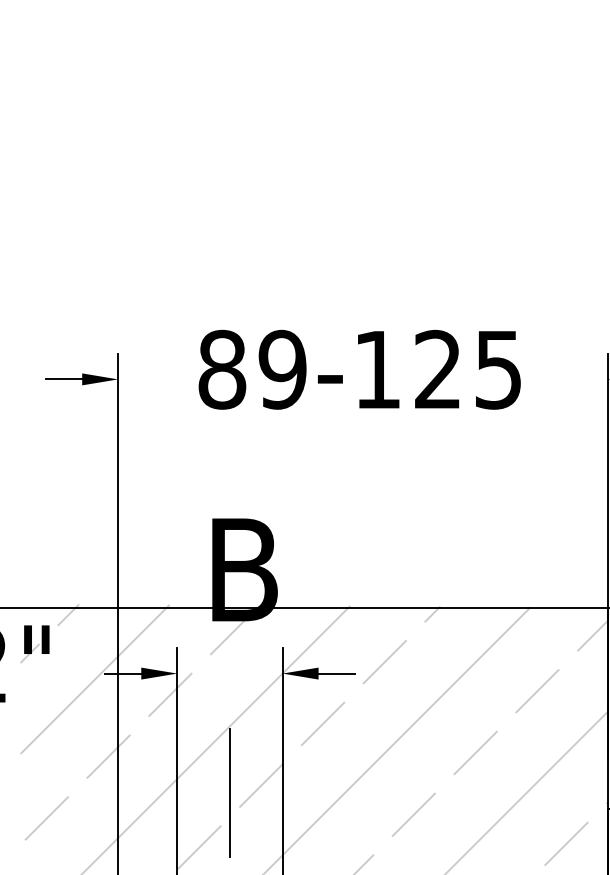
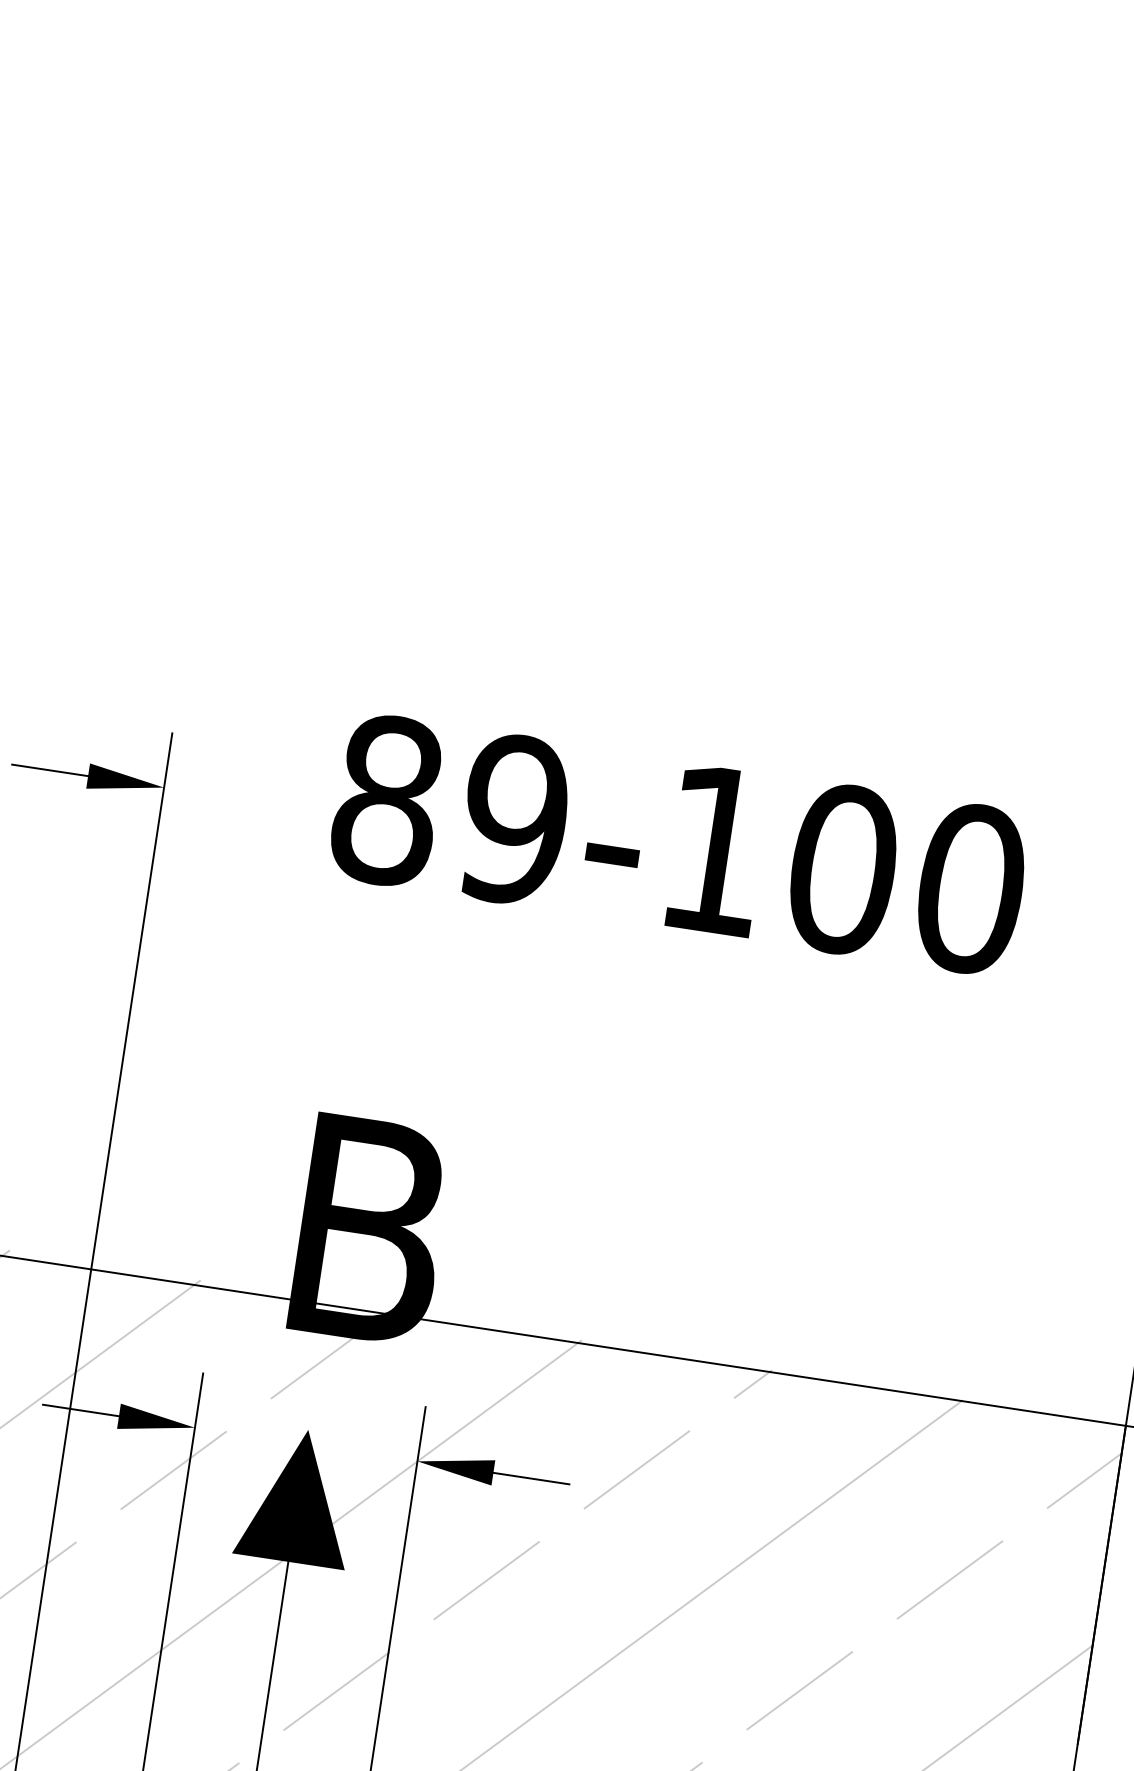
text: (468, 369) -> (907, 878), 89-125 -> 89-100
fill: (229, 697) -> (297, 1494), added

